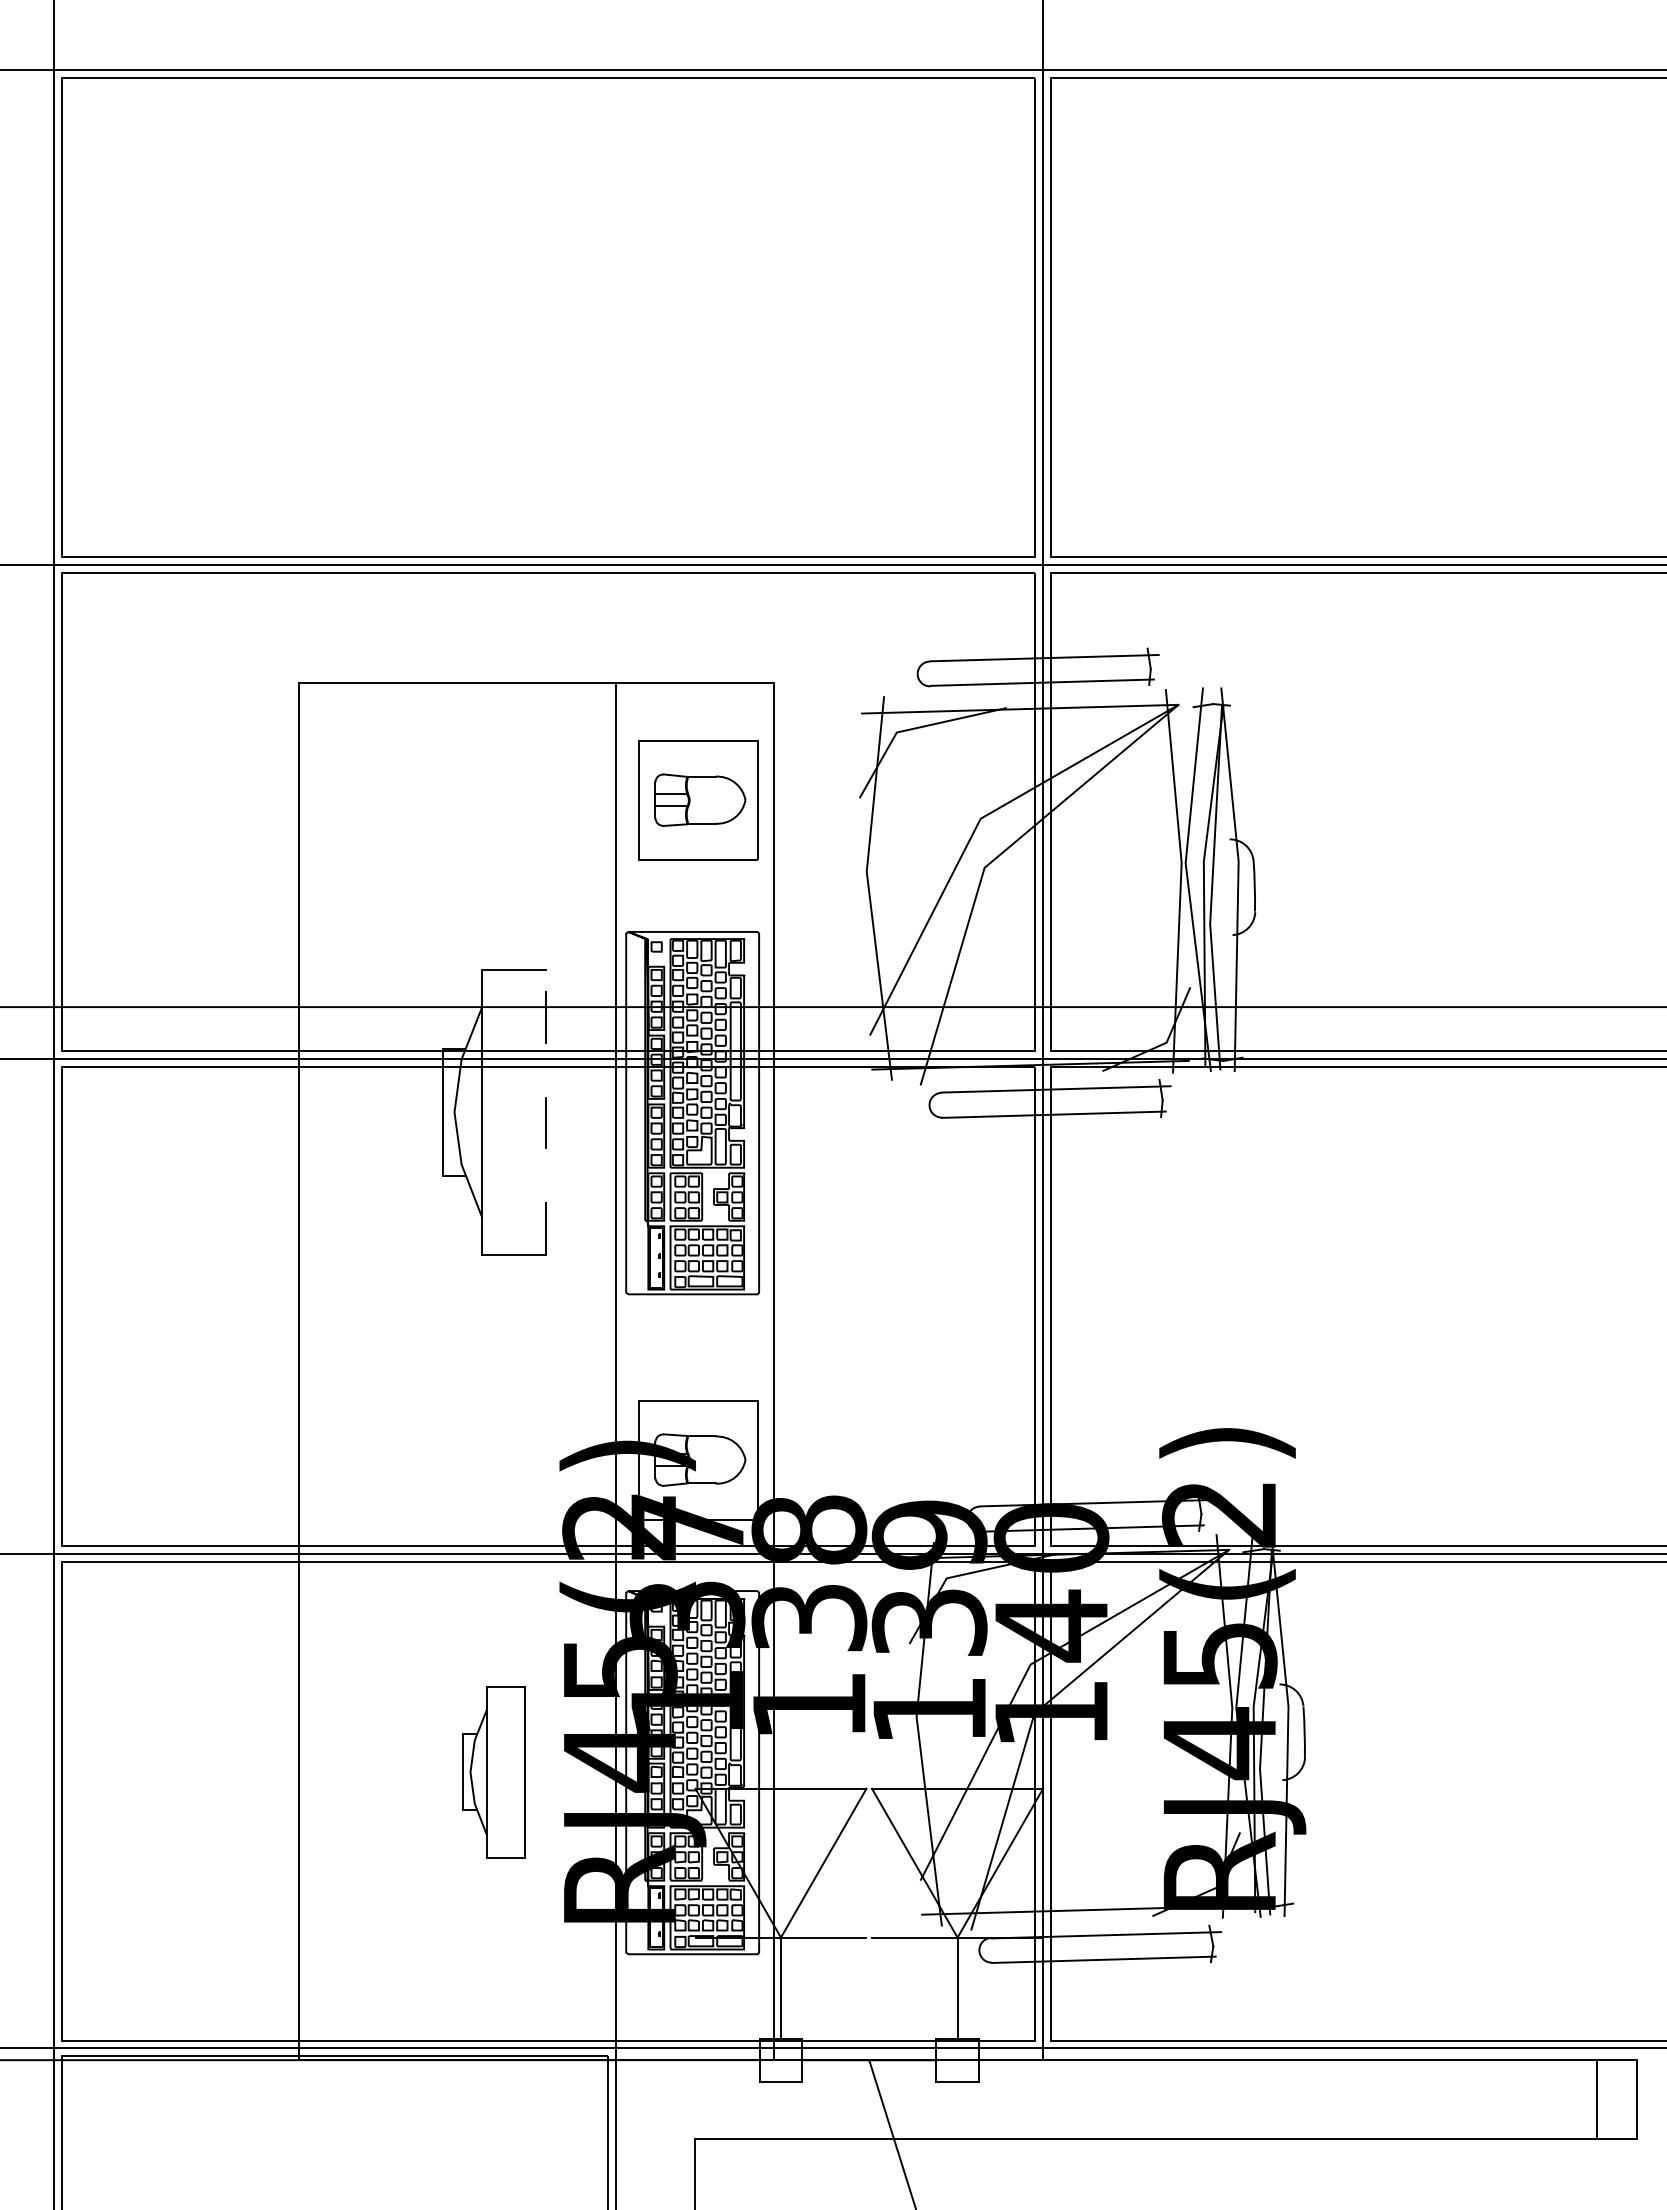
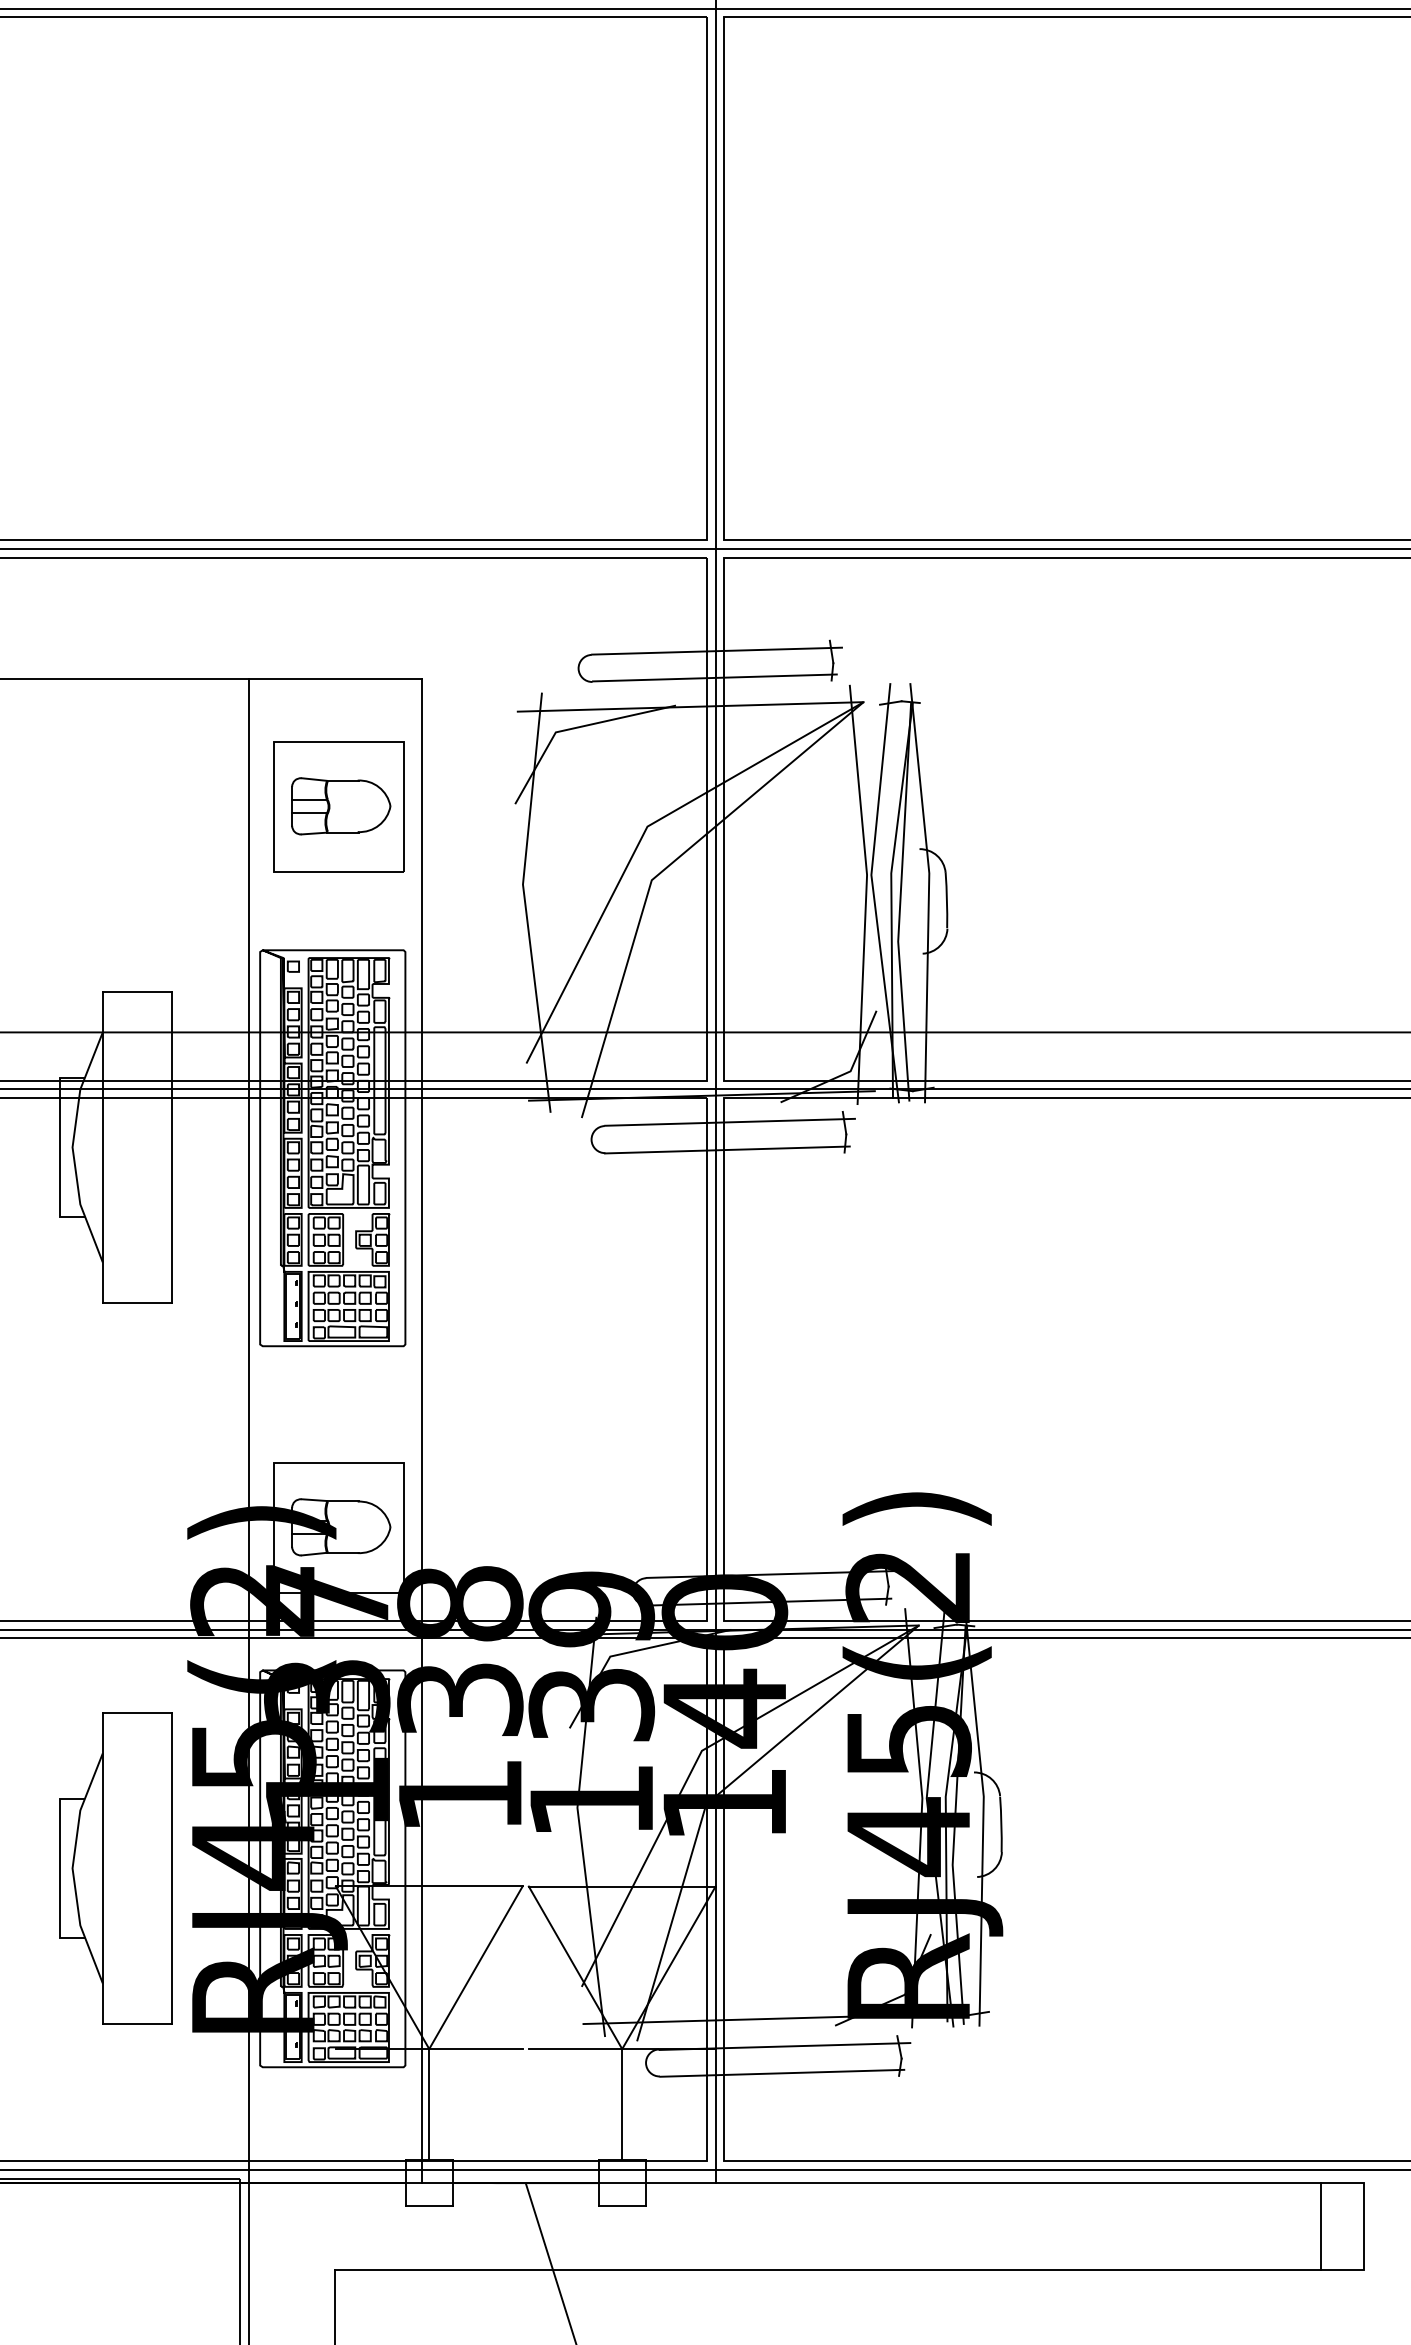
line: (545, 1111) -> (171, 1146), dashed -> solid
part: (494, 1772) -> (116, 1868), size x1.67

